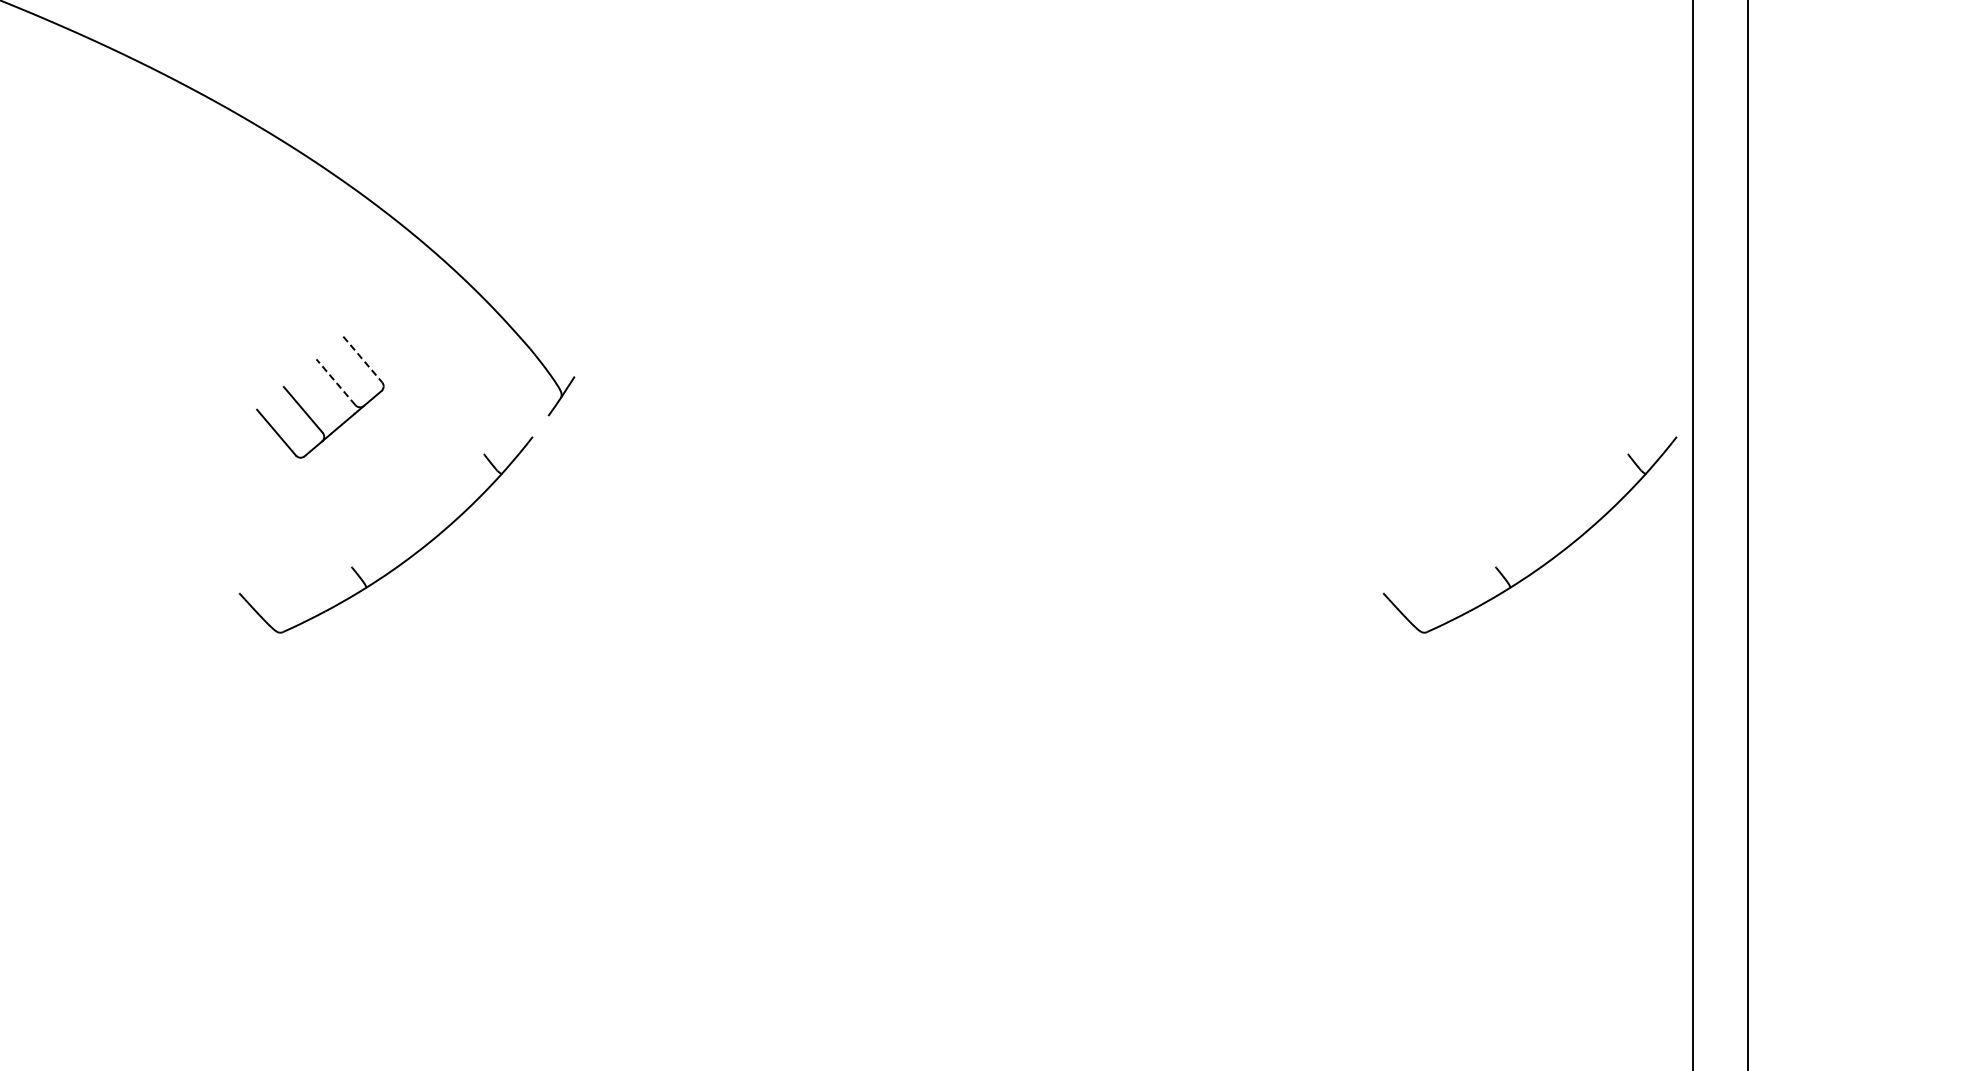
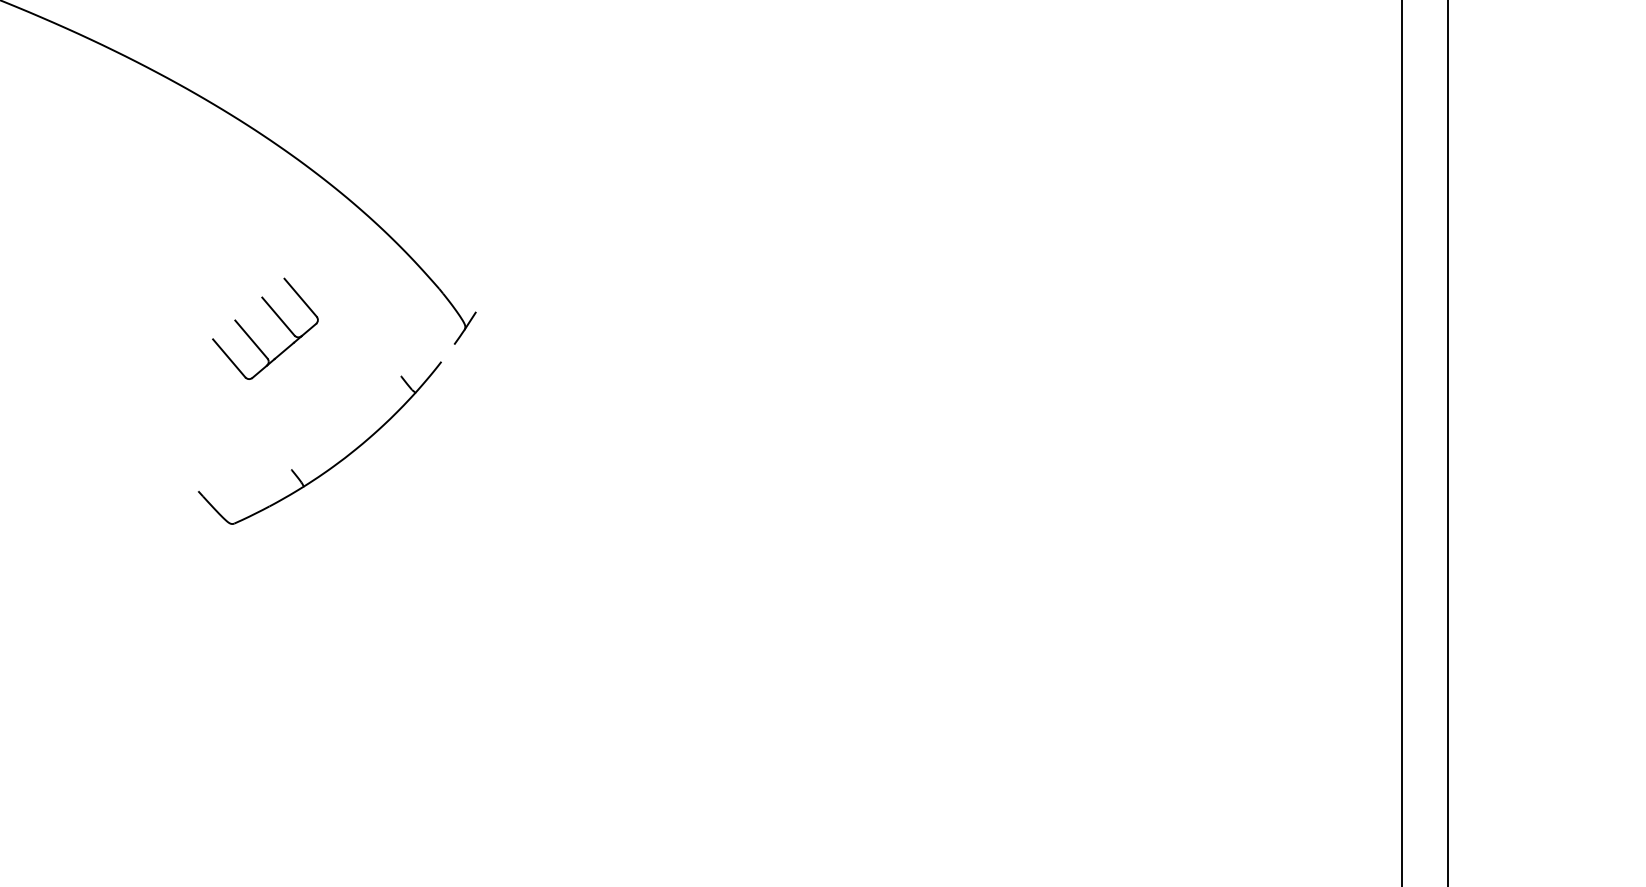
line: (363, 359) -> (301, 297), dashed -> solid
line: (335, 381) -> (278, 315), dashed -> solid
part: (1549, 559) -> (1283, 463), removed

